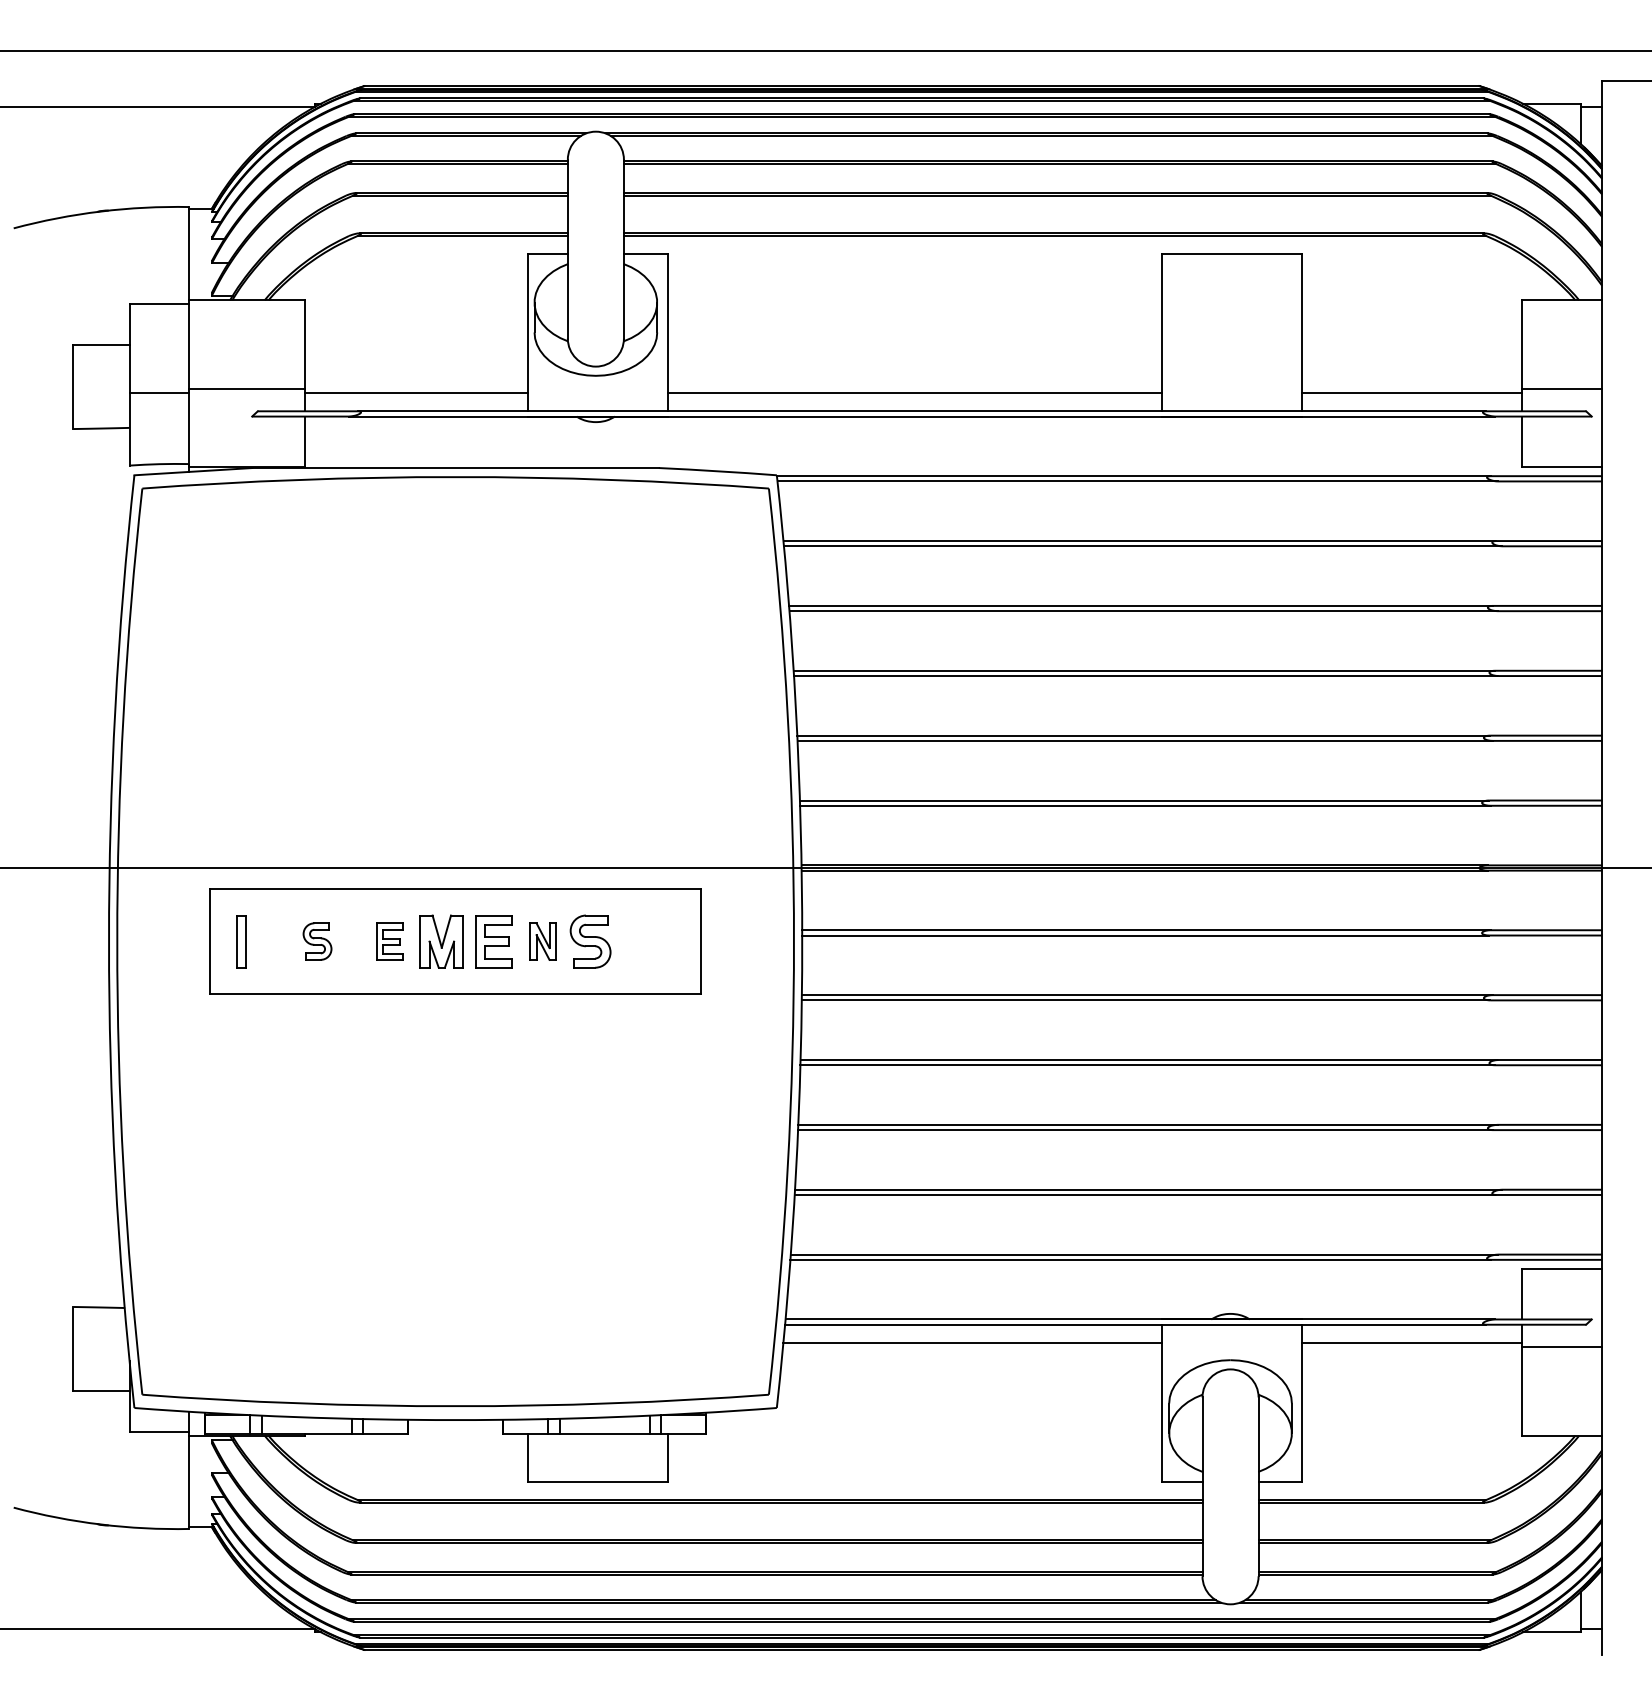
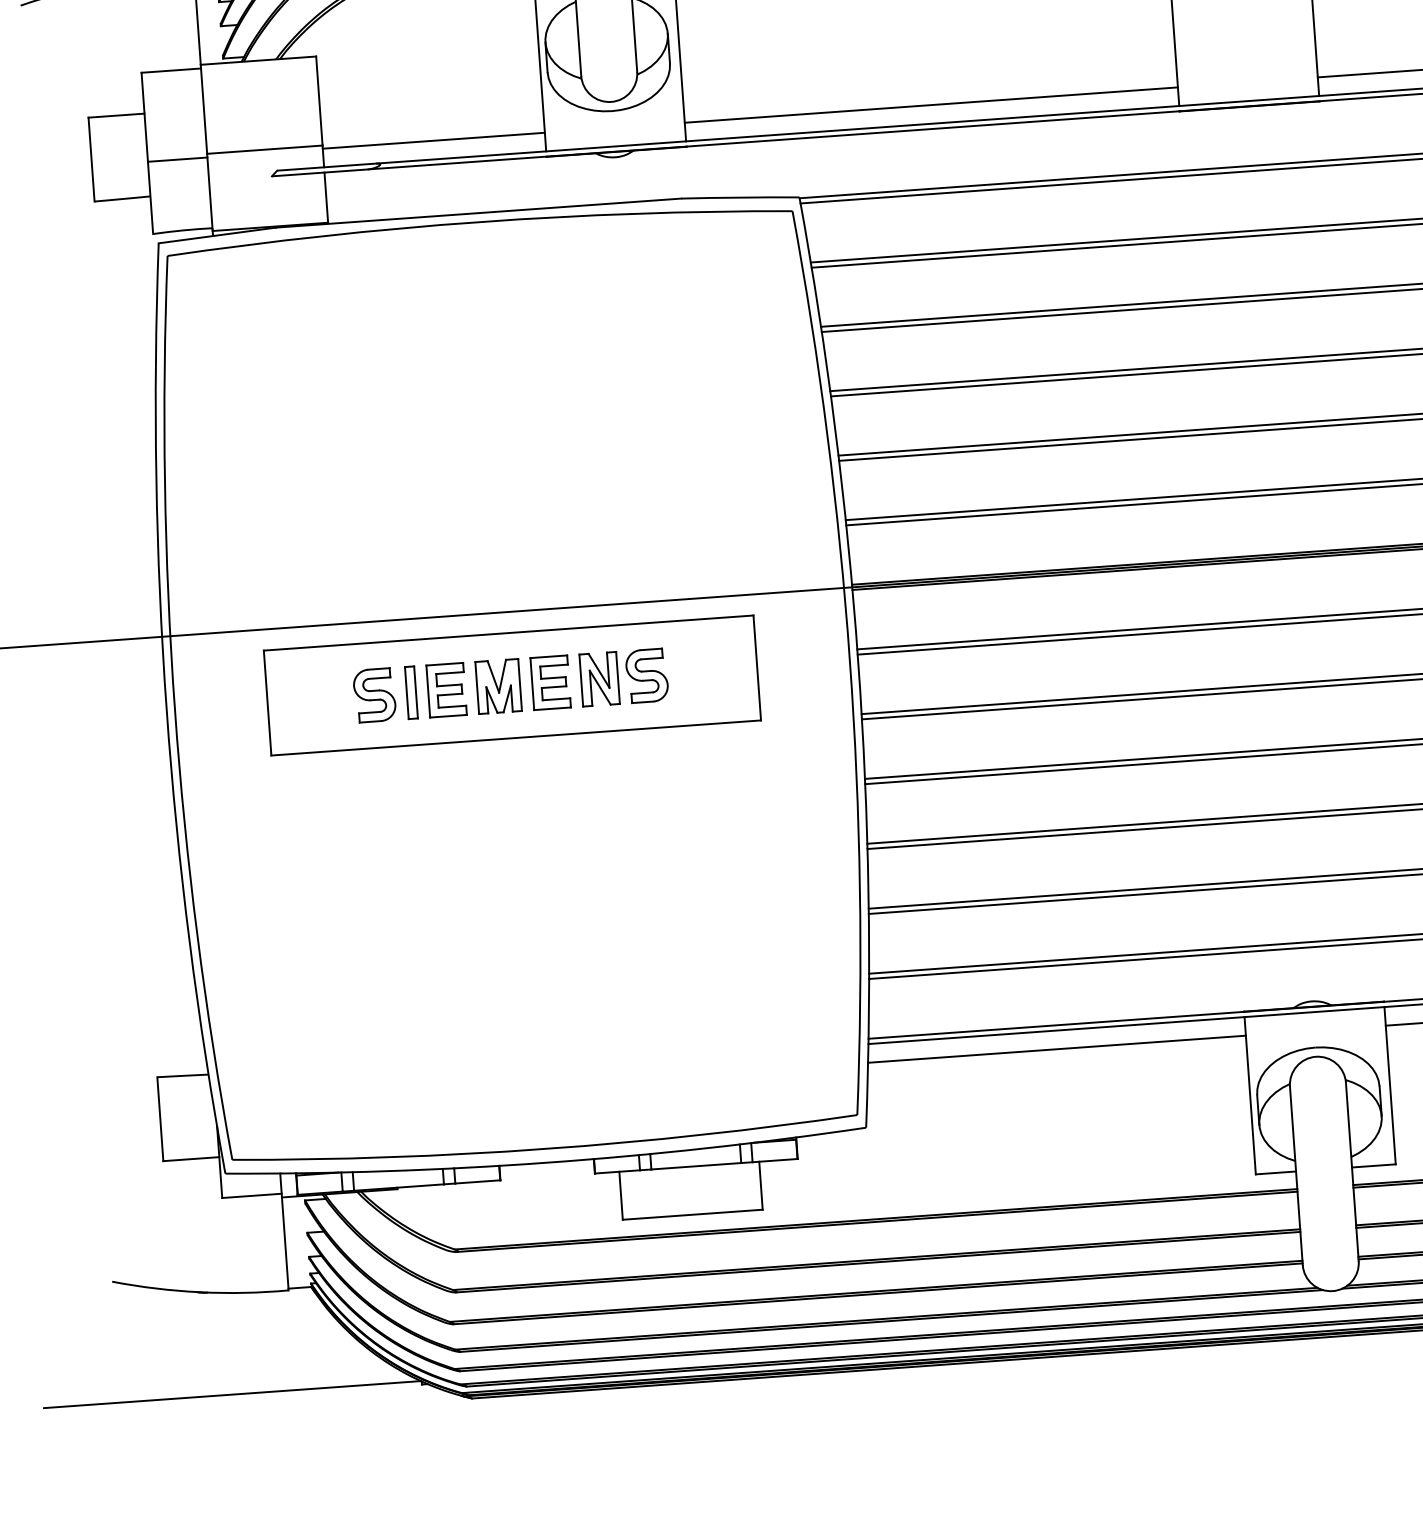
part: (241, 941) -> (411, 692), moved
part: (317, 941) -> (374, 695), size x1.43
part: (389, 941) -> (446, 690), size x1.43
part: (542, 941) -> (599, 679), size x1.43

